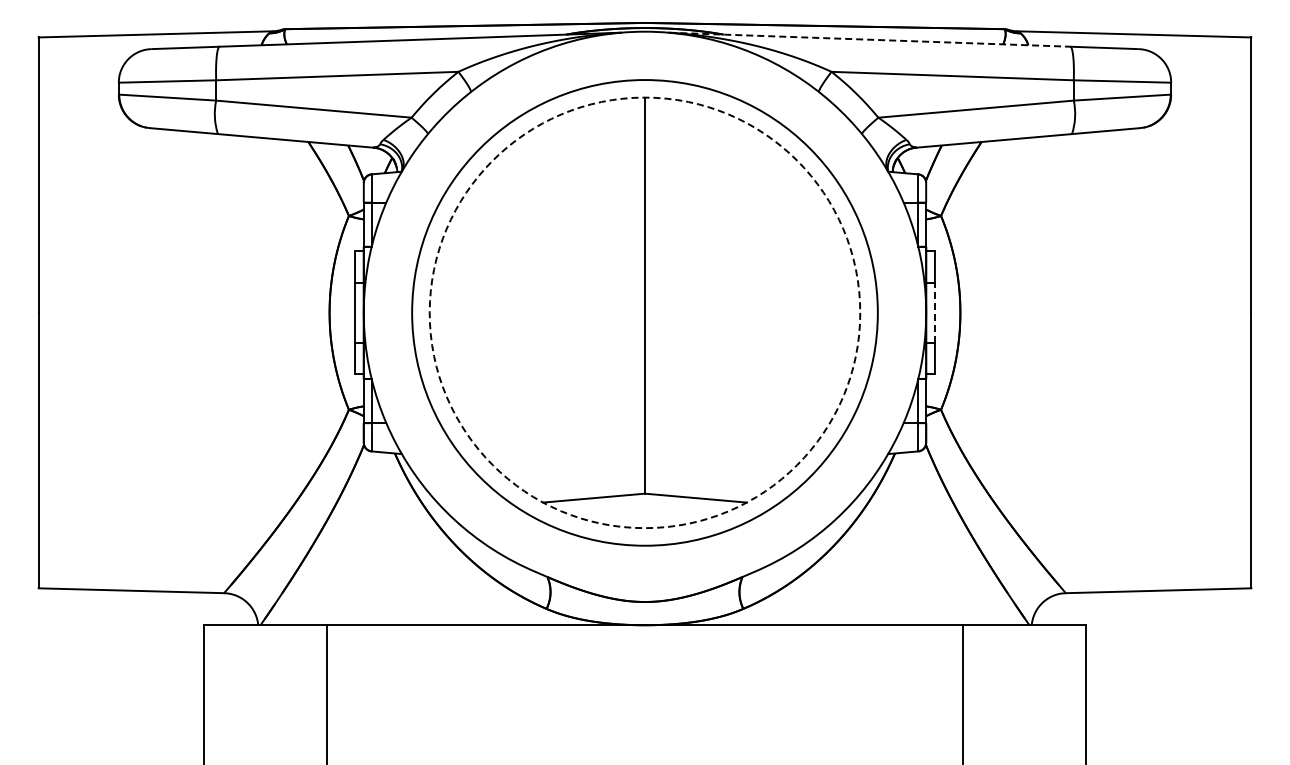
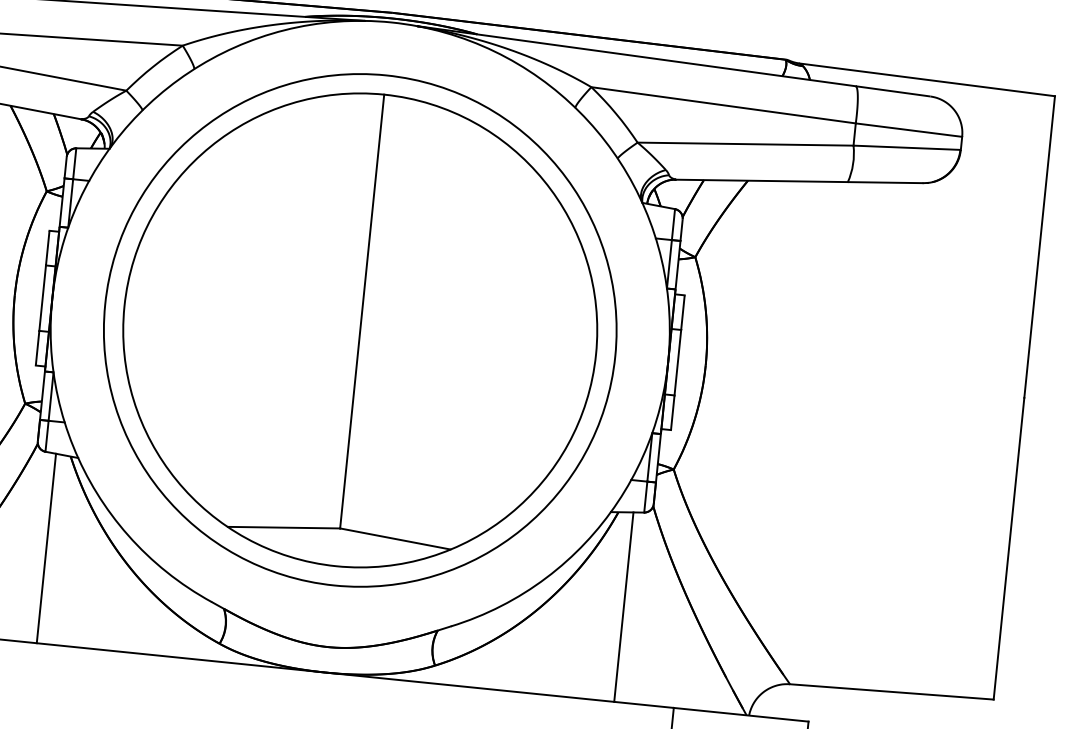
line: (869, 39) -> (636, 55), dashed -> solid
circle: (644, 312) -> (359, 329), dashed -> solid
line: (934, 312) -> (677, 362), dashed -> solid
line: (381, 538) -> (46, 548), added
line: (908, 538) -> (623, 606), added

